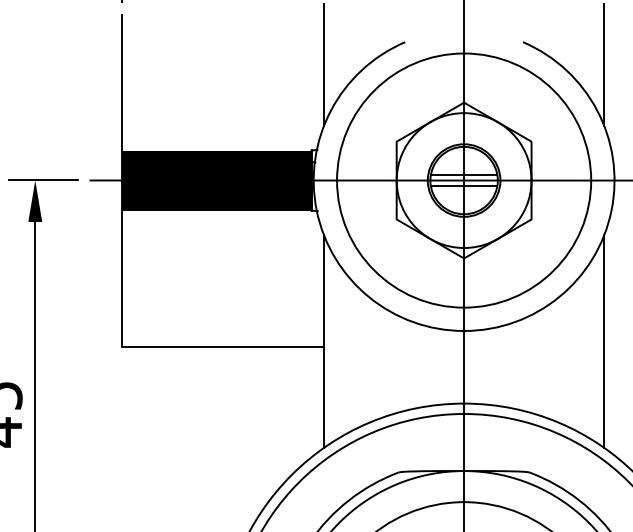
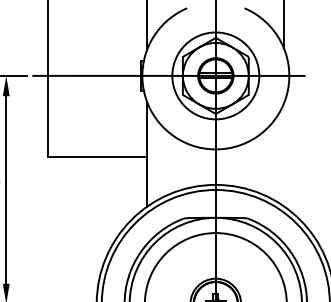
fill: (215, 179) -> (94, 75), removed
circle: (463, 179) -> (215, 75), size x0.7
line: (604, 341) -> (284, 154), removed

